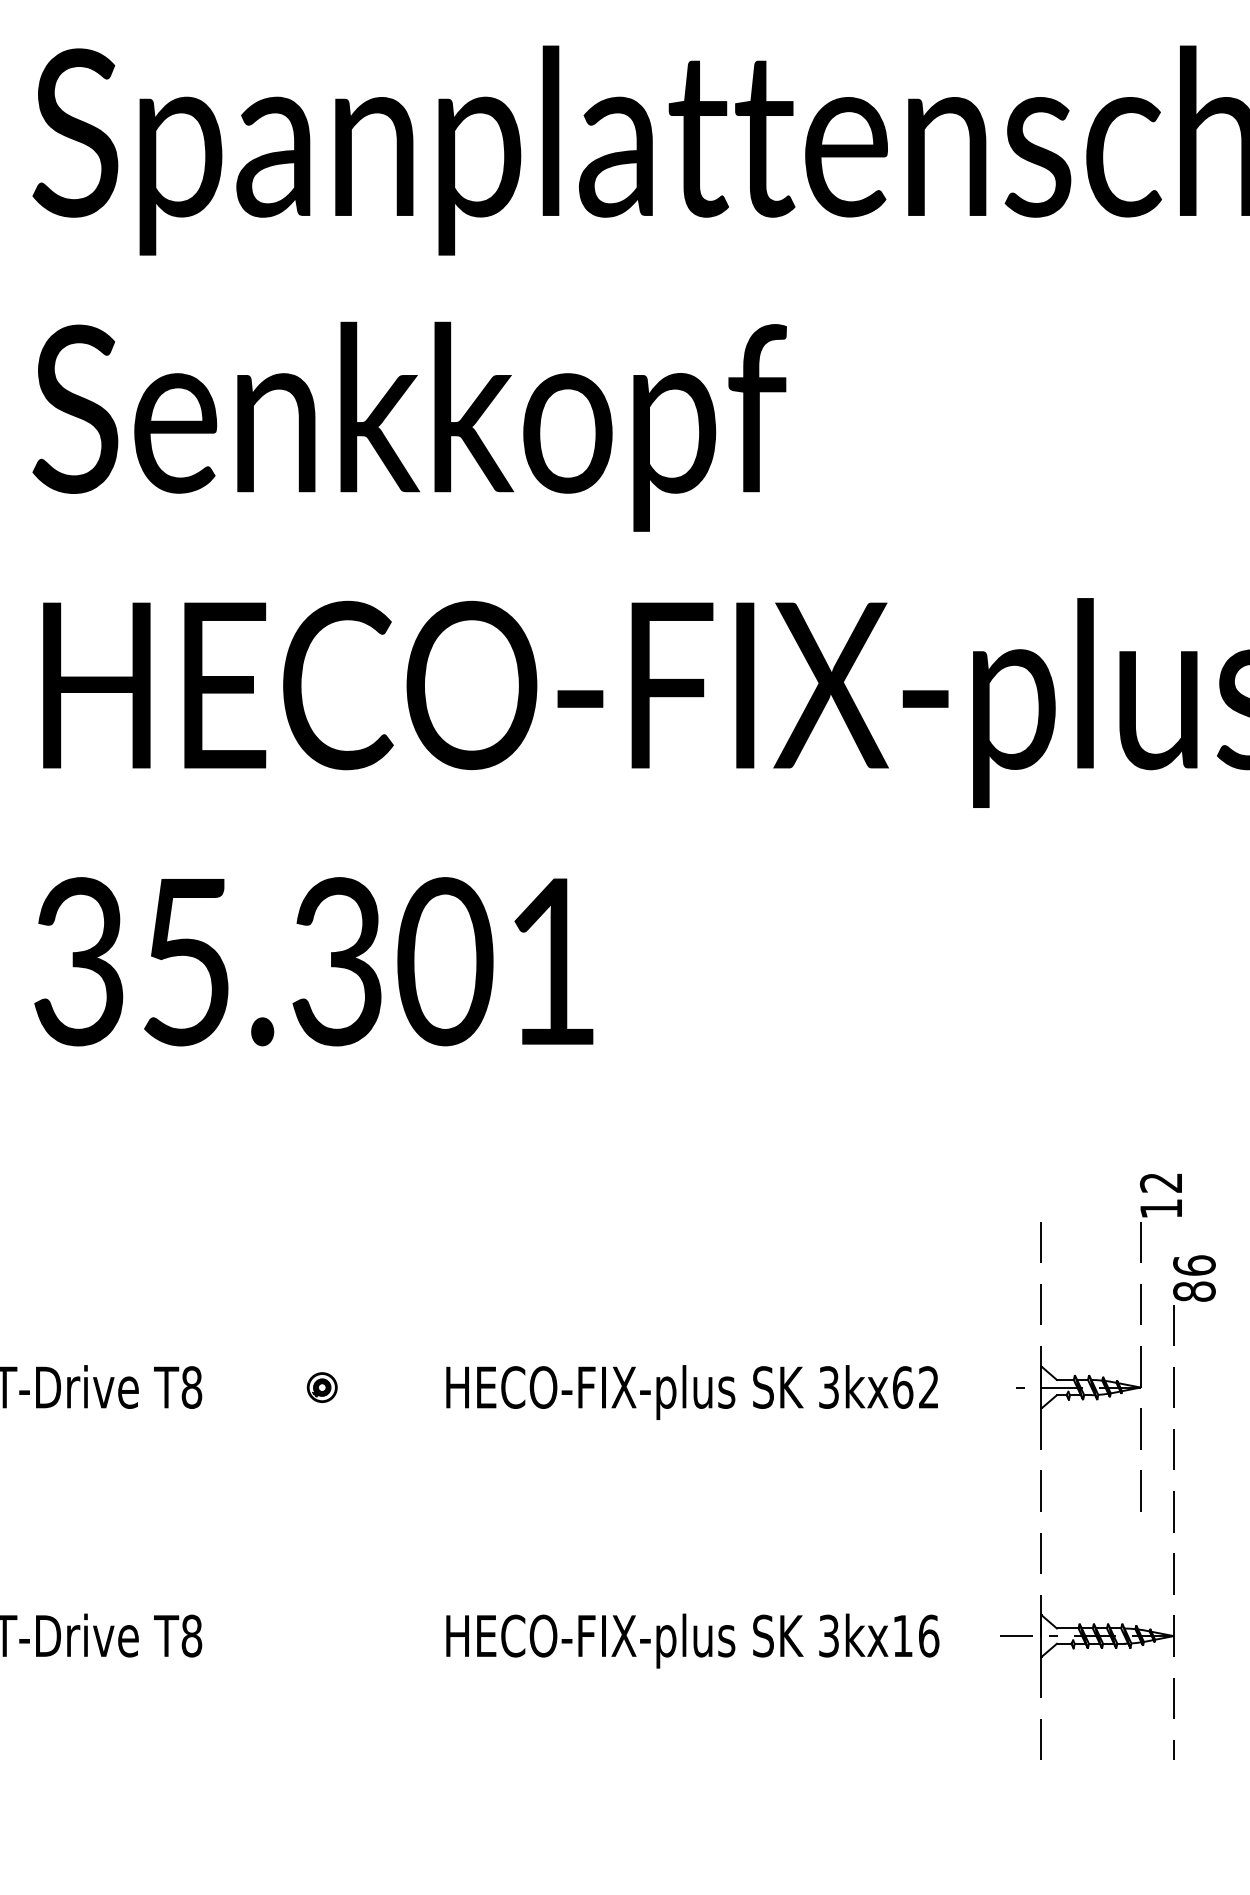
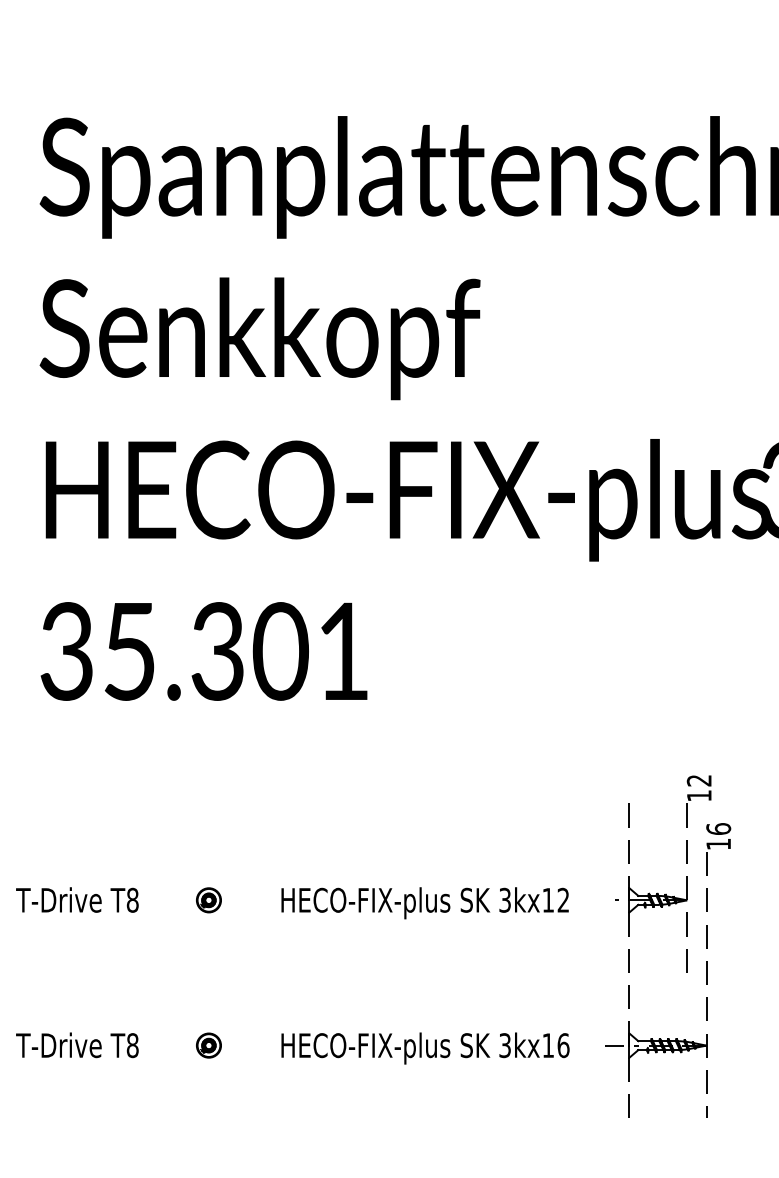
text: (1194, 1291) -> (718, 844), 86 -> 16
text: (903, 1386) -> (548, 899), 3kx62 -> 3kx12
part: (321, 1387) -> (208, 900), size x1.43
part: (321, 1635) -> (208, 1045), added

